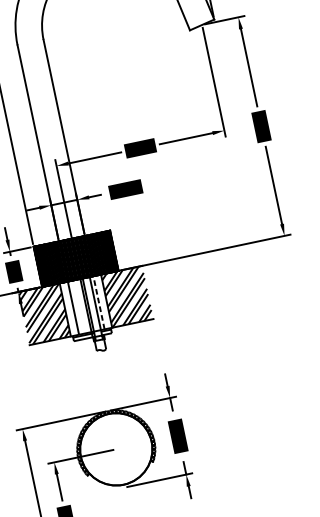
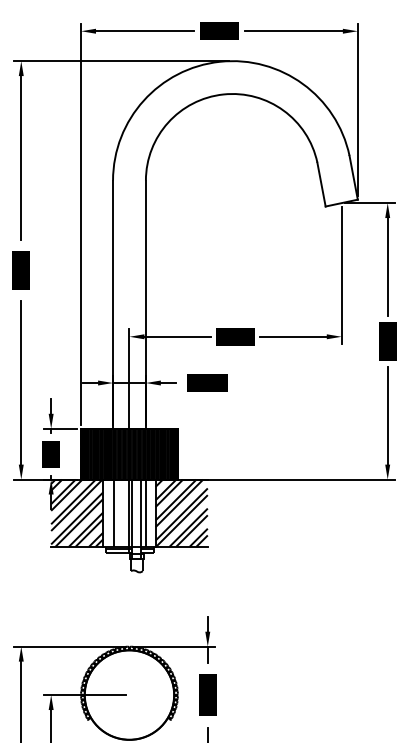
line: (98, 303) -> (145, 513), dashed -> solid

